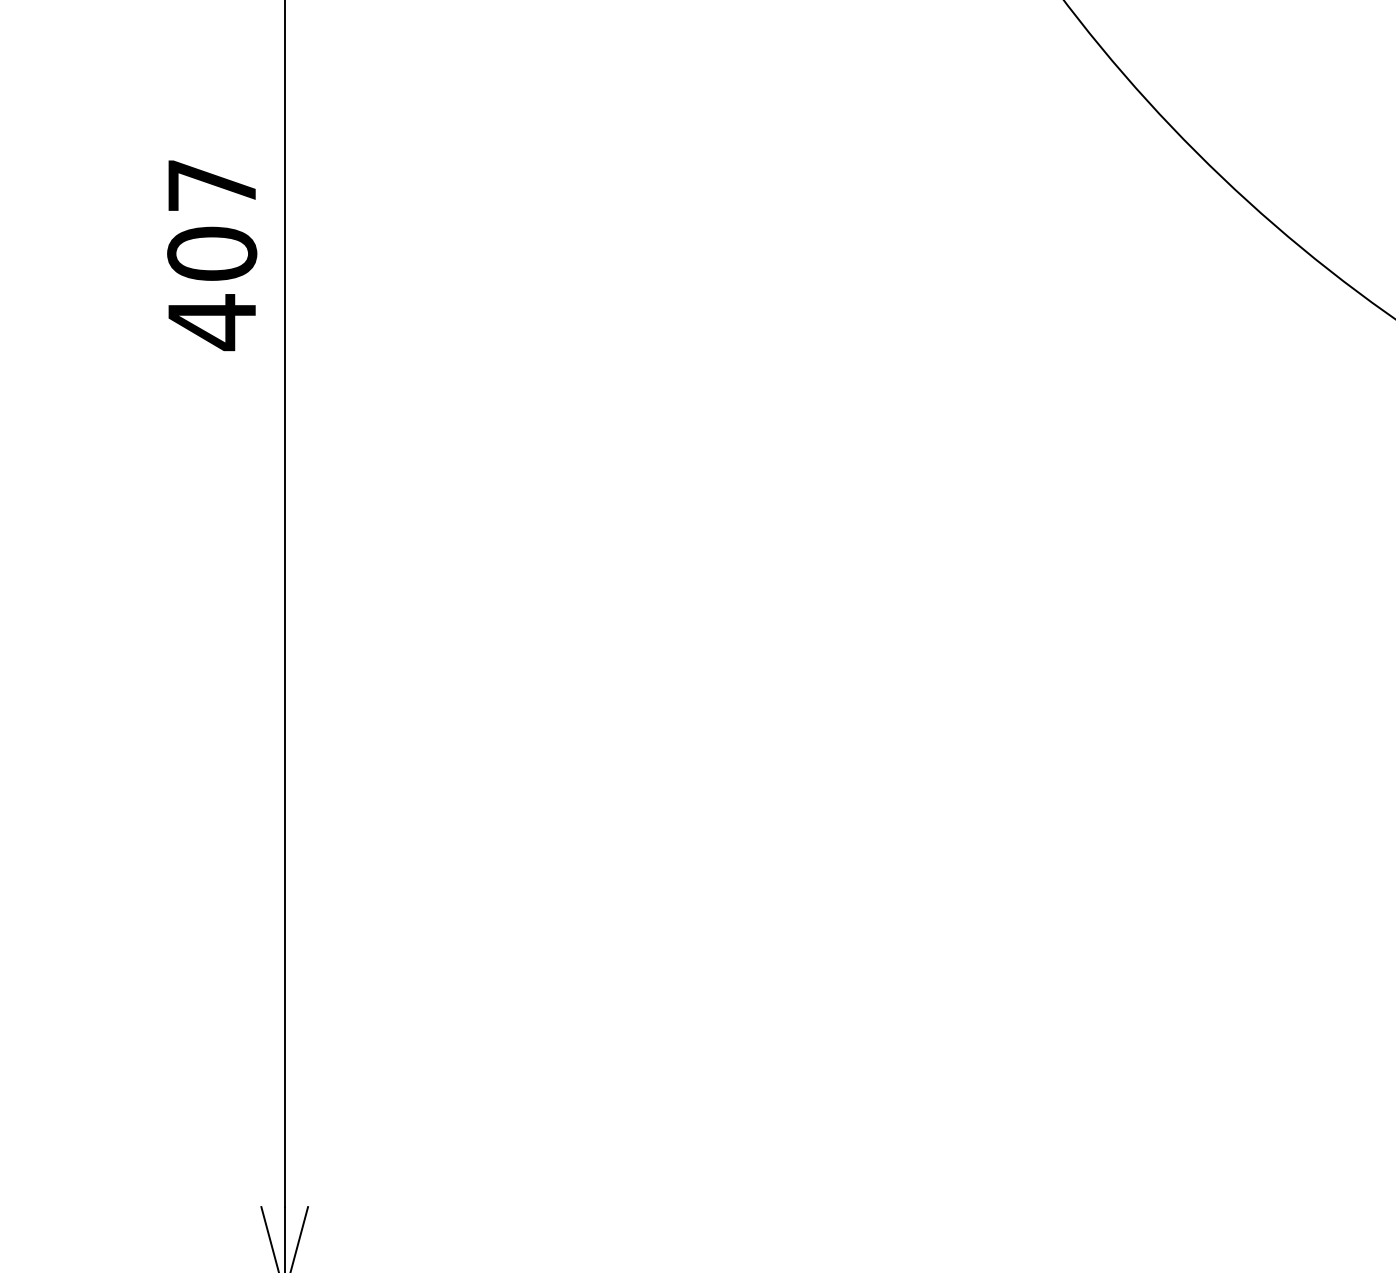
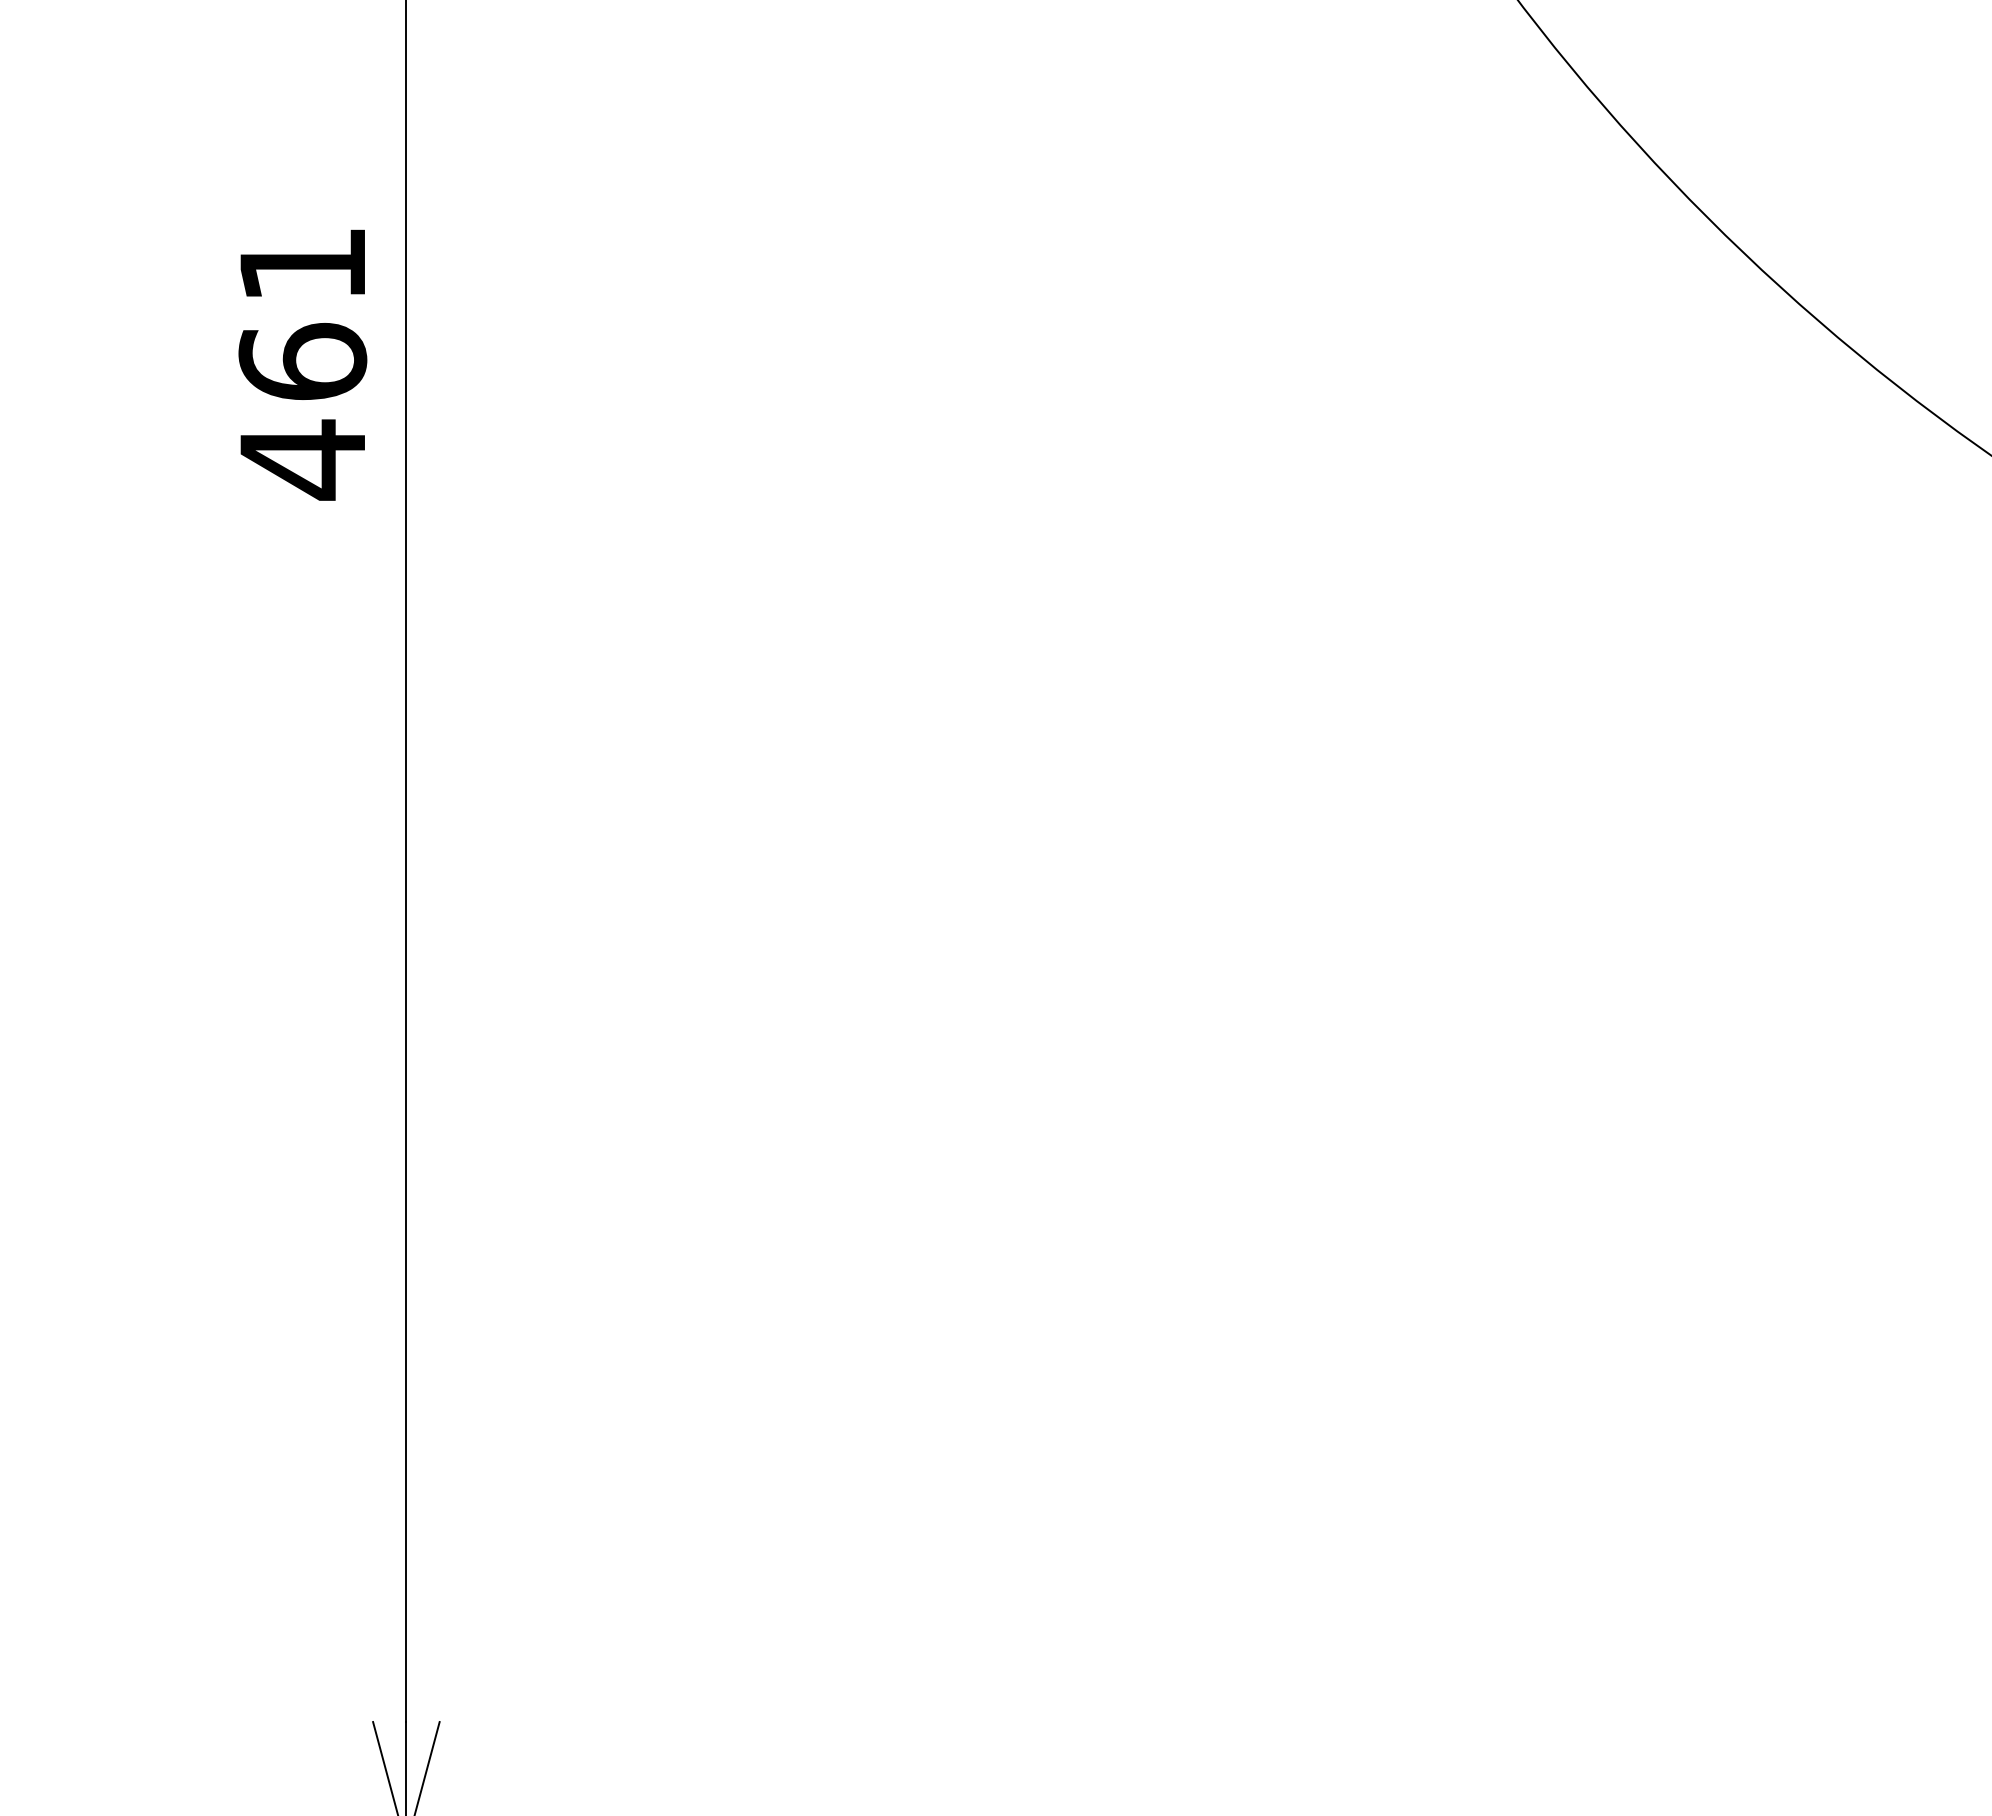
text: (211, 220) -> (302, 314), 407 -> 461

